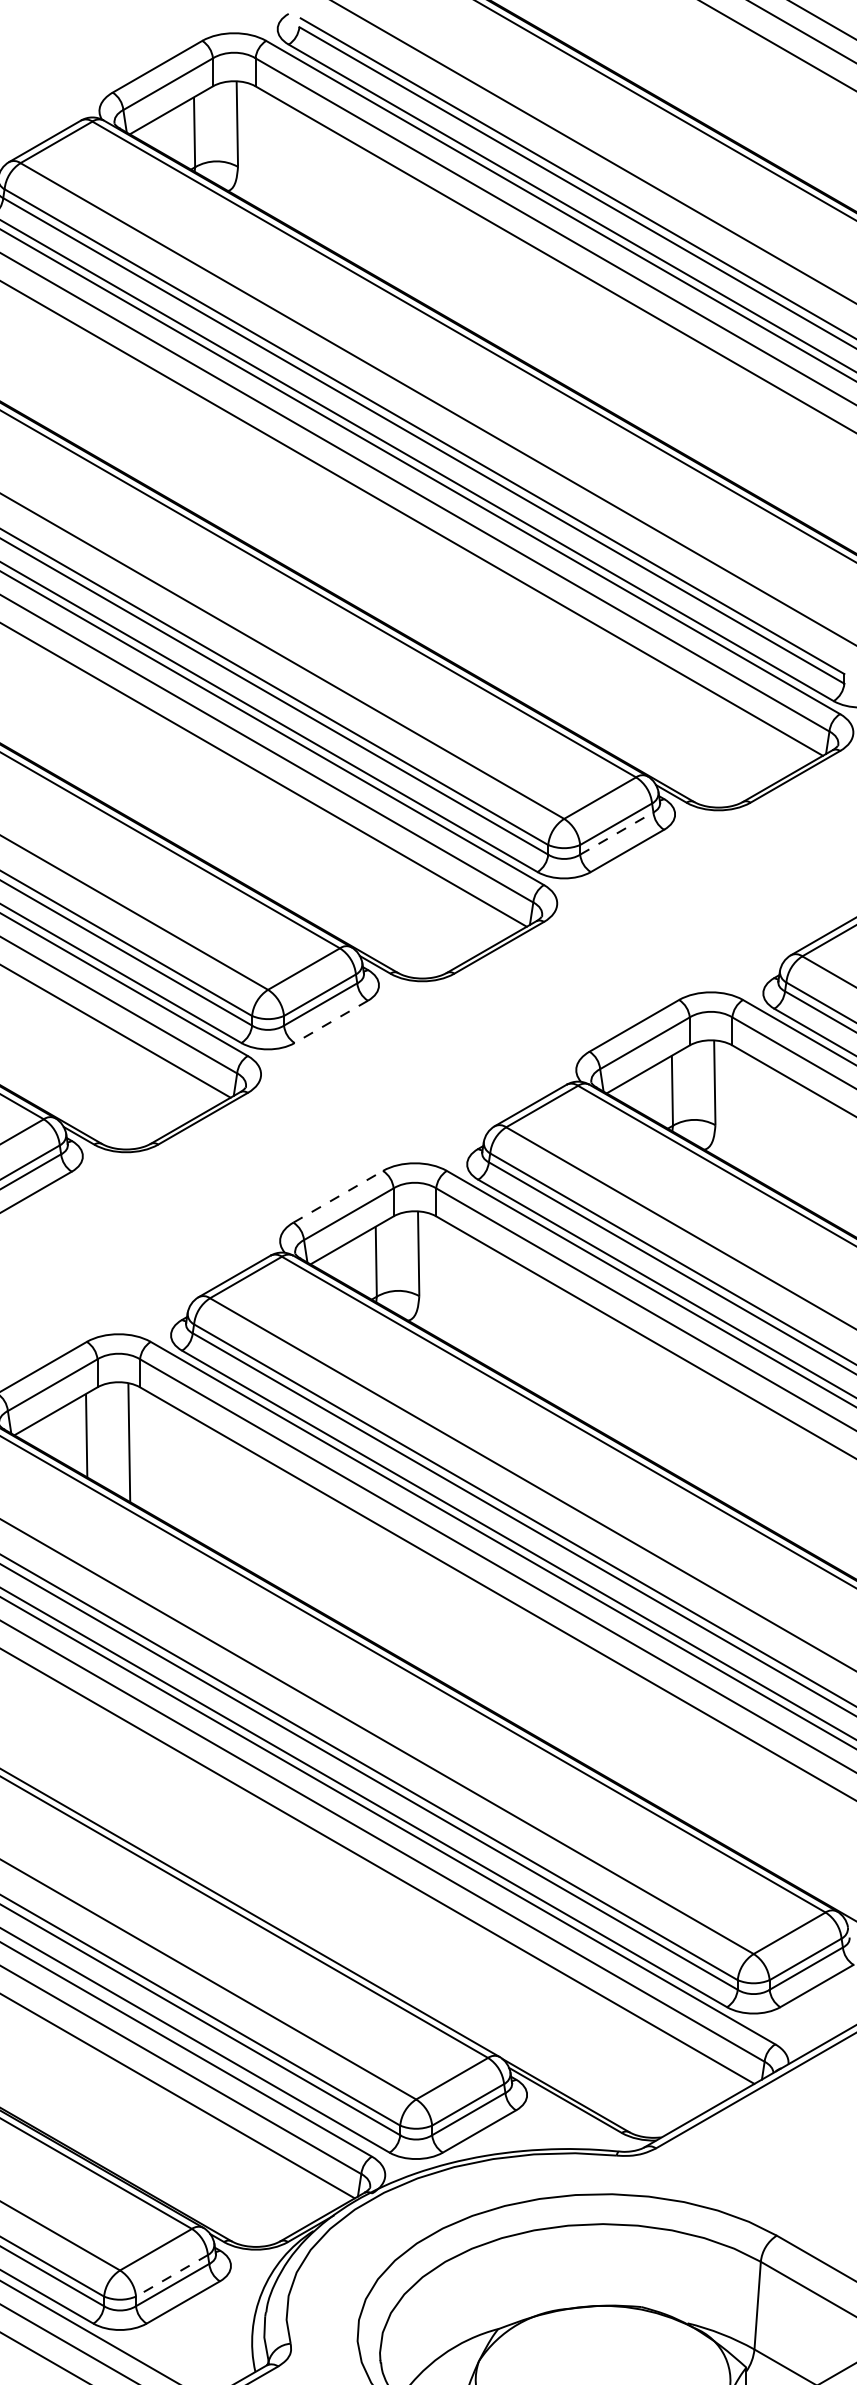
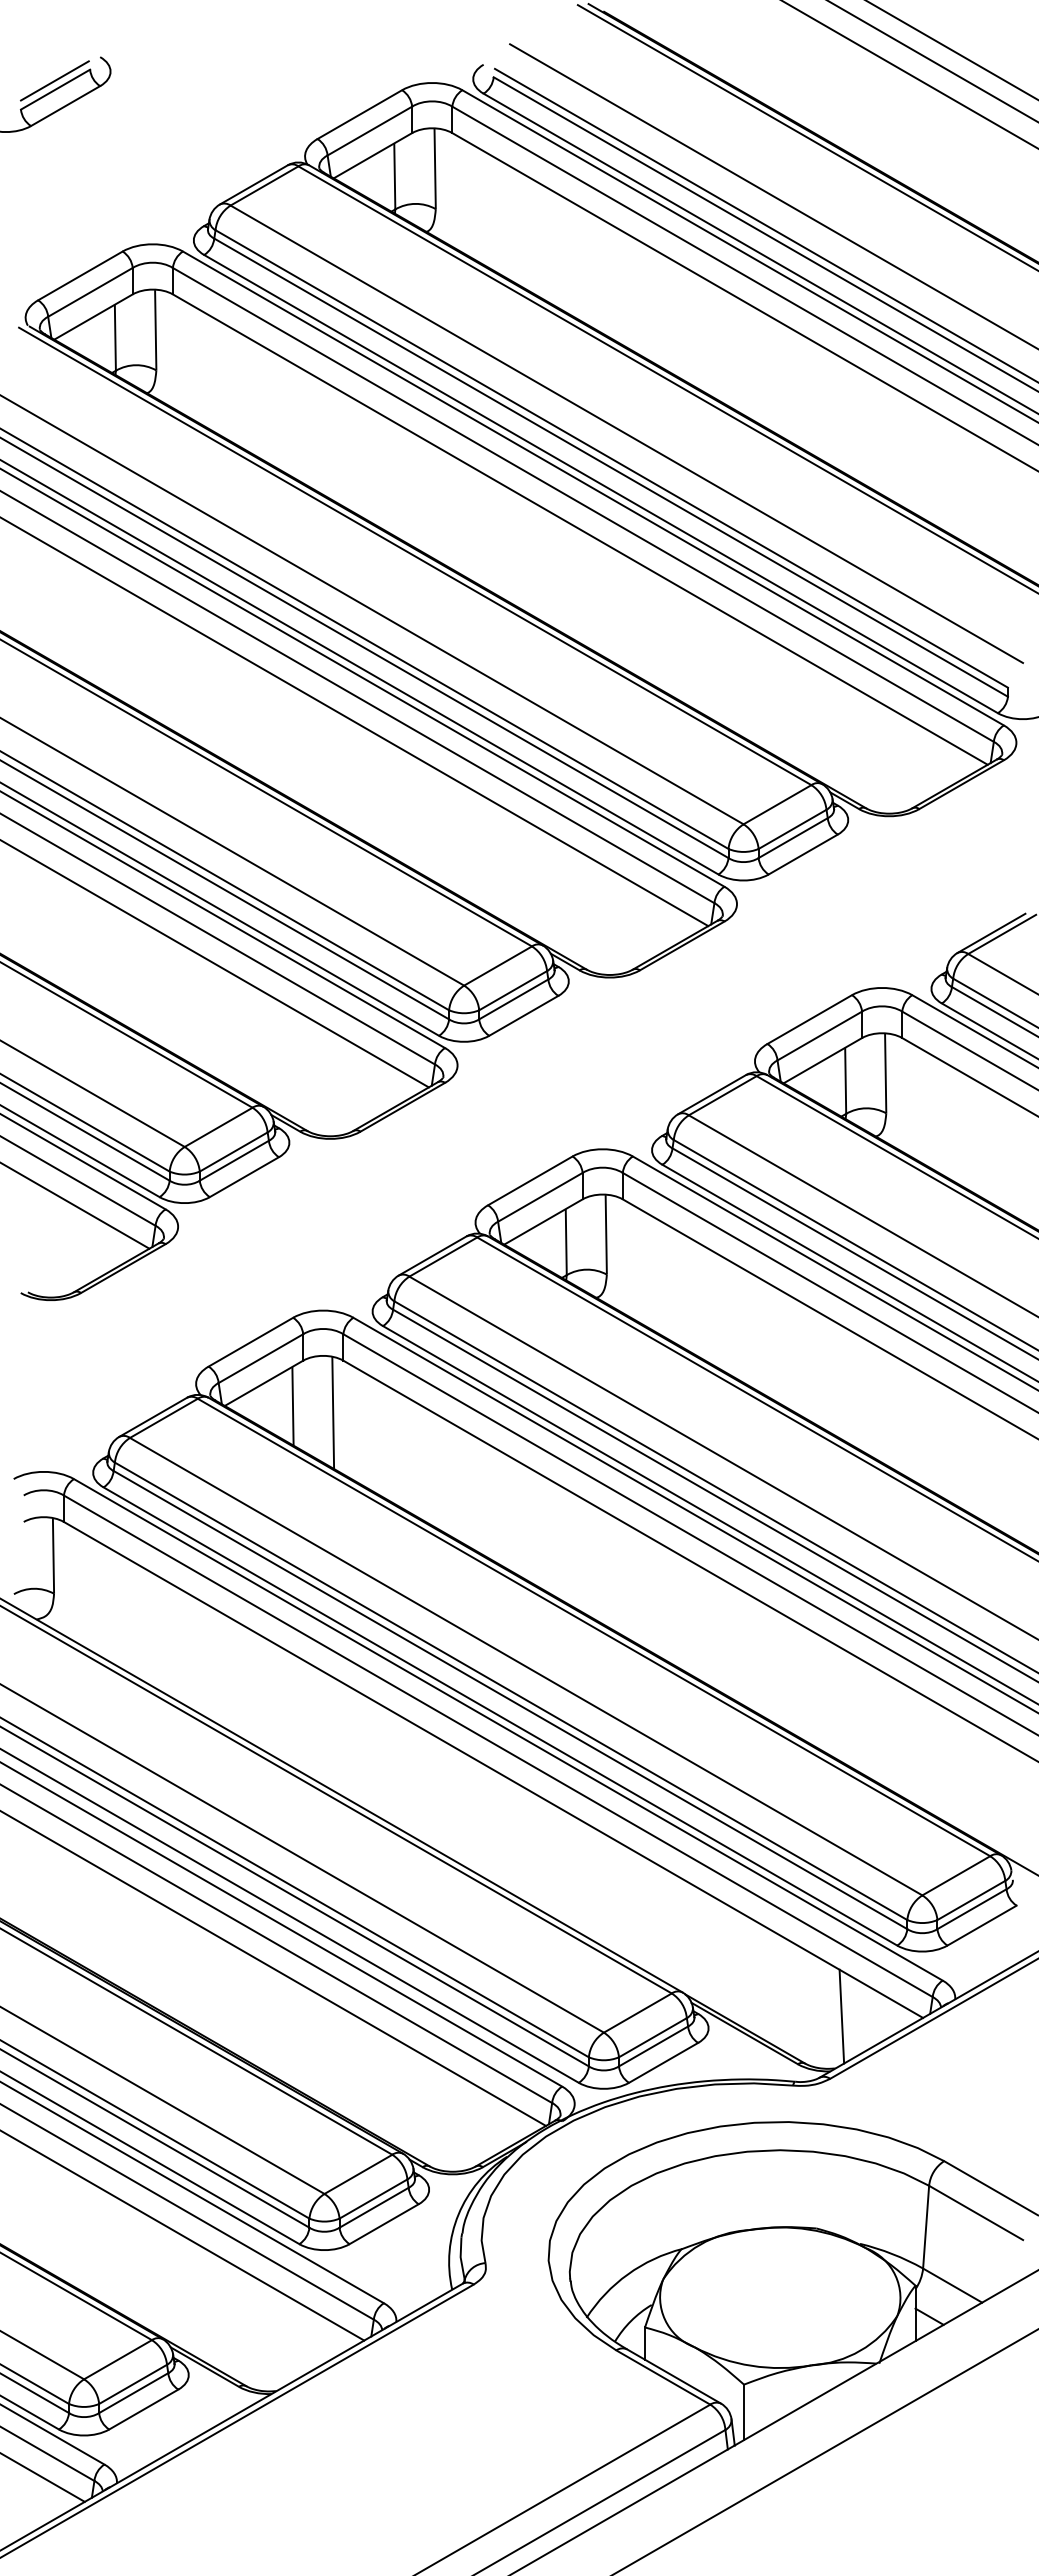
line: (617, 833) -> (793, 838), dashed -> solid
line: (330, 1021) -> (523, 1015), dashed -> solid
line: (338, 1196) -> (530, 1180), dashed -> solid
line: (667, 2082) -> (841, 2016), added
line: (171, 2276) -> (373, 2199), dashed -> solid

